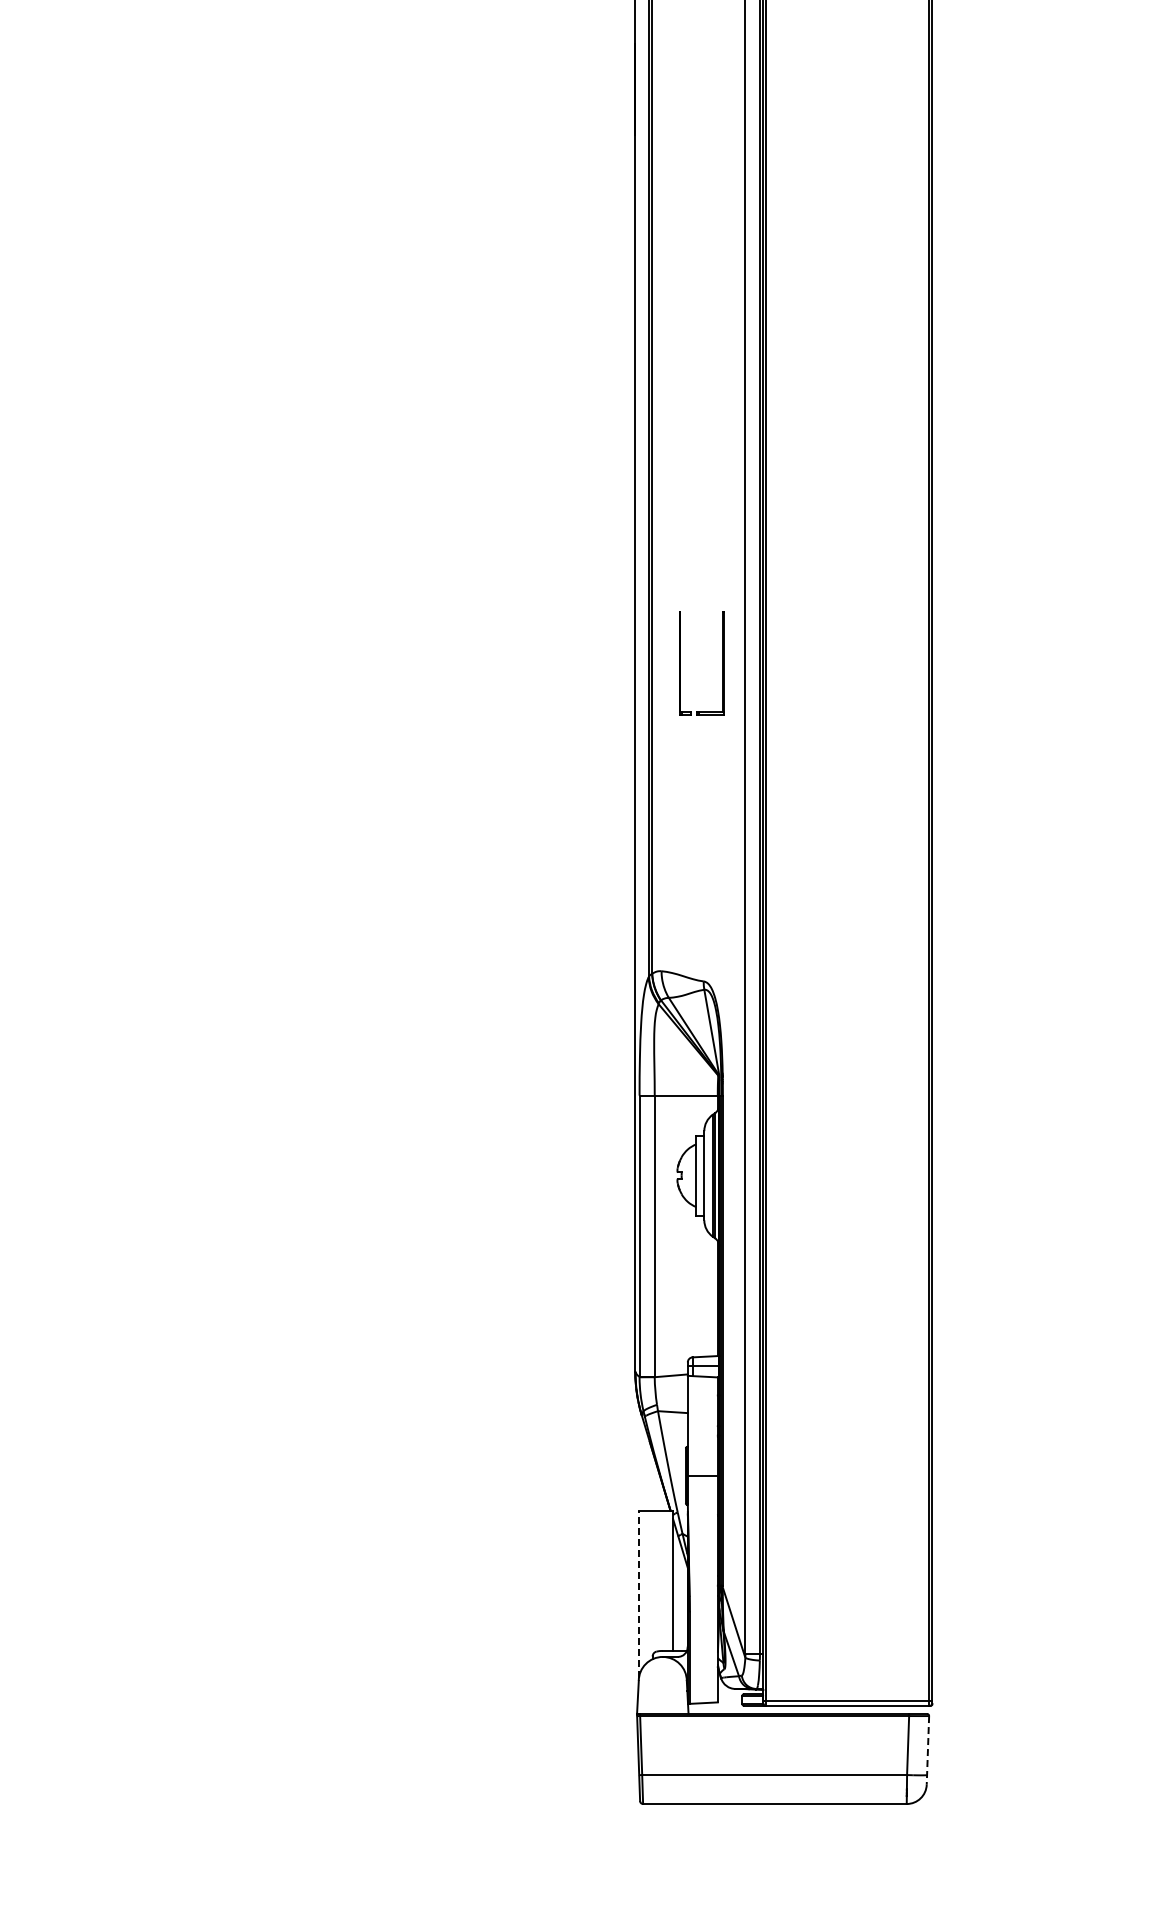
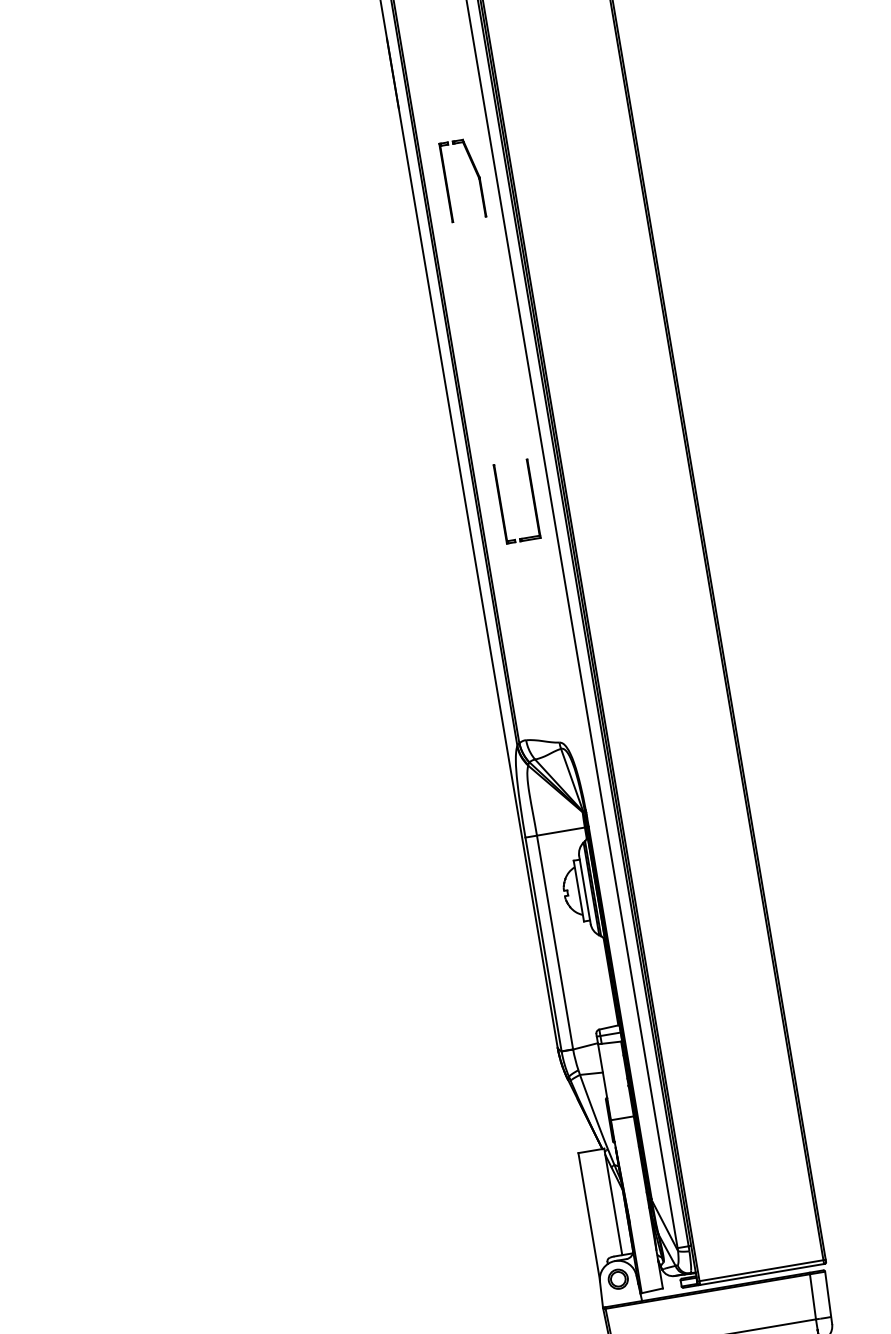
part: (719, 233) -> (475, 172), added
line: (639, 1594) -> (589, 1216), dashed -> solid
part: (662, 1680) -> (618, 1278), added
line: (927, 1750) -> (828, 1298), dashed -> solid

